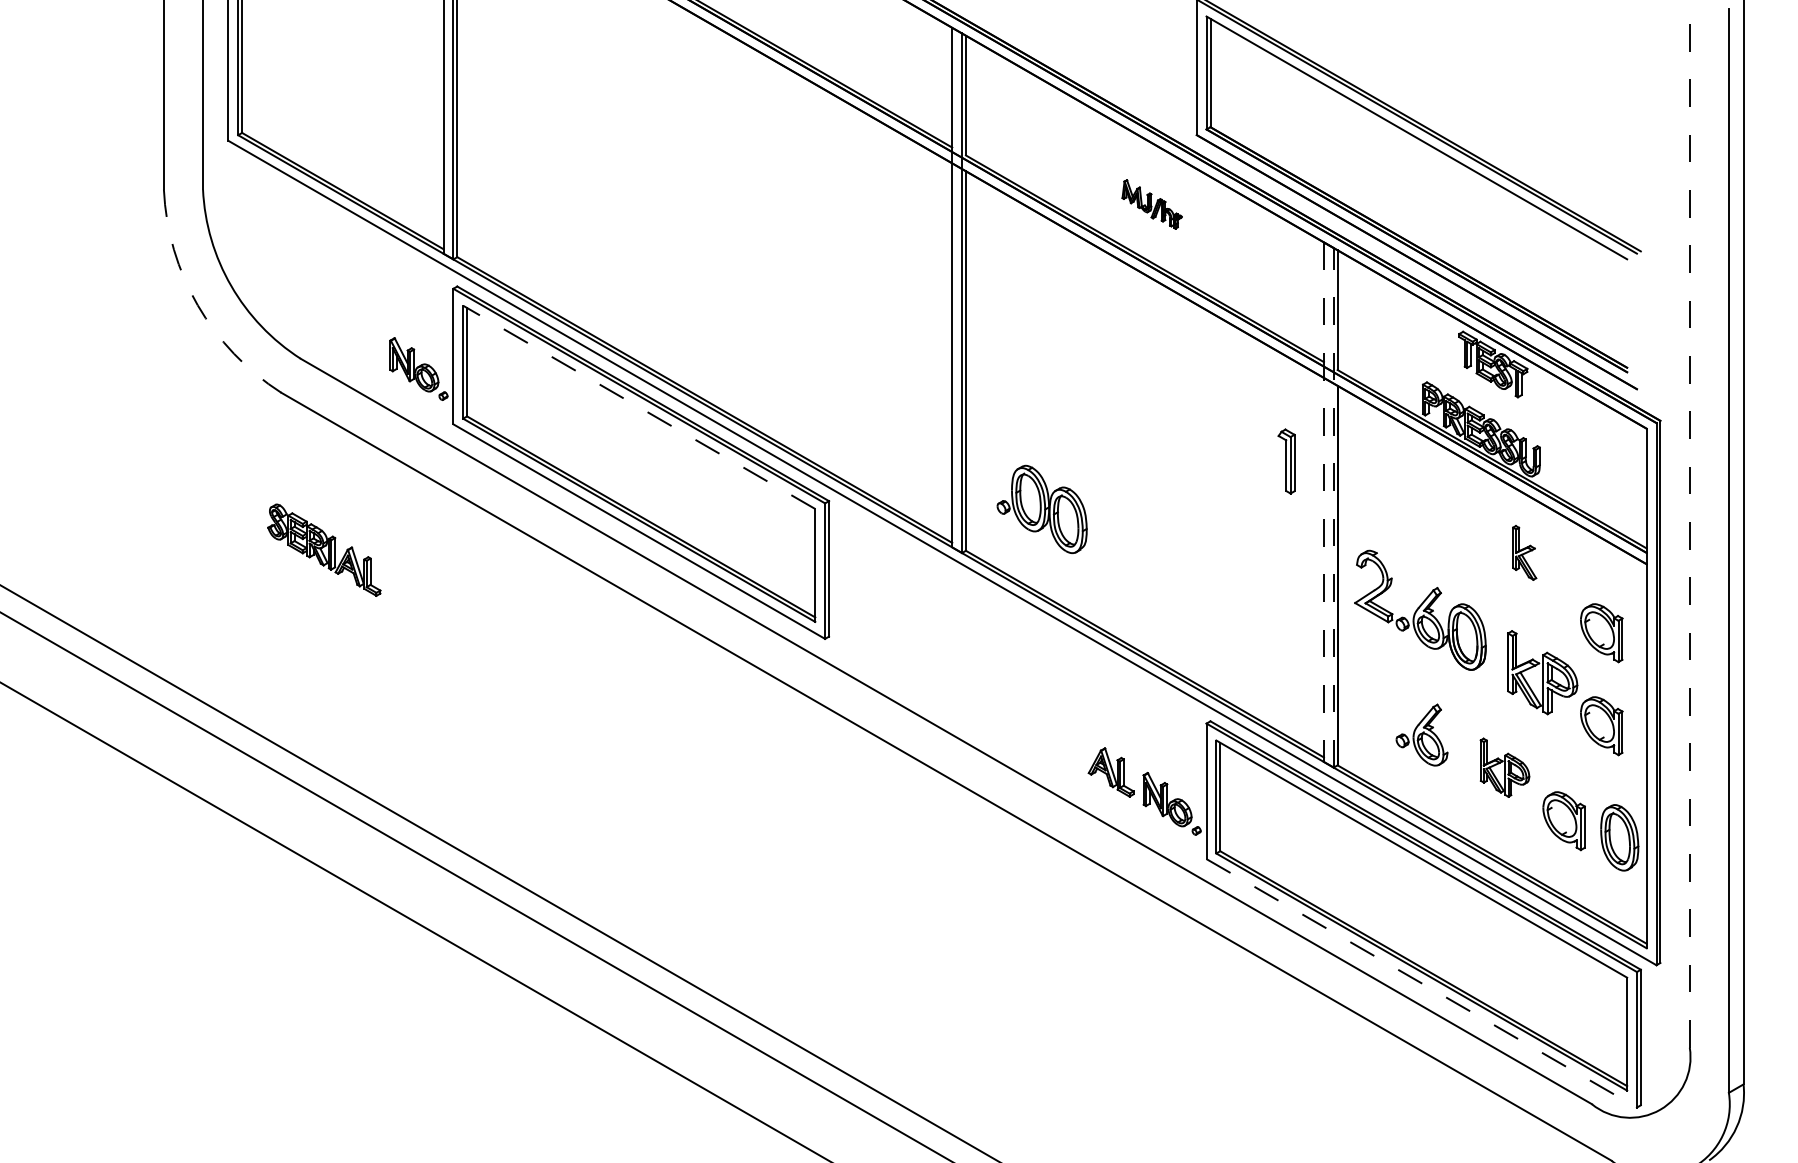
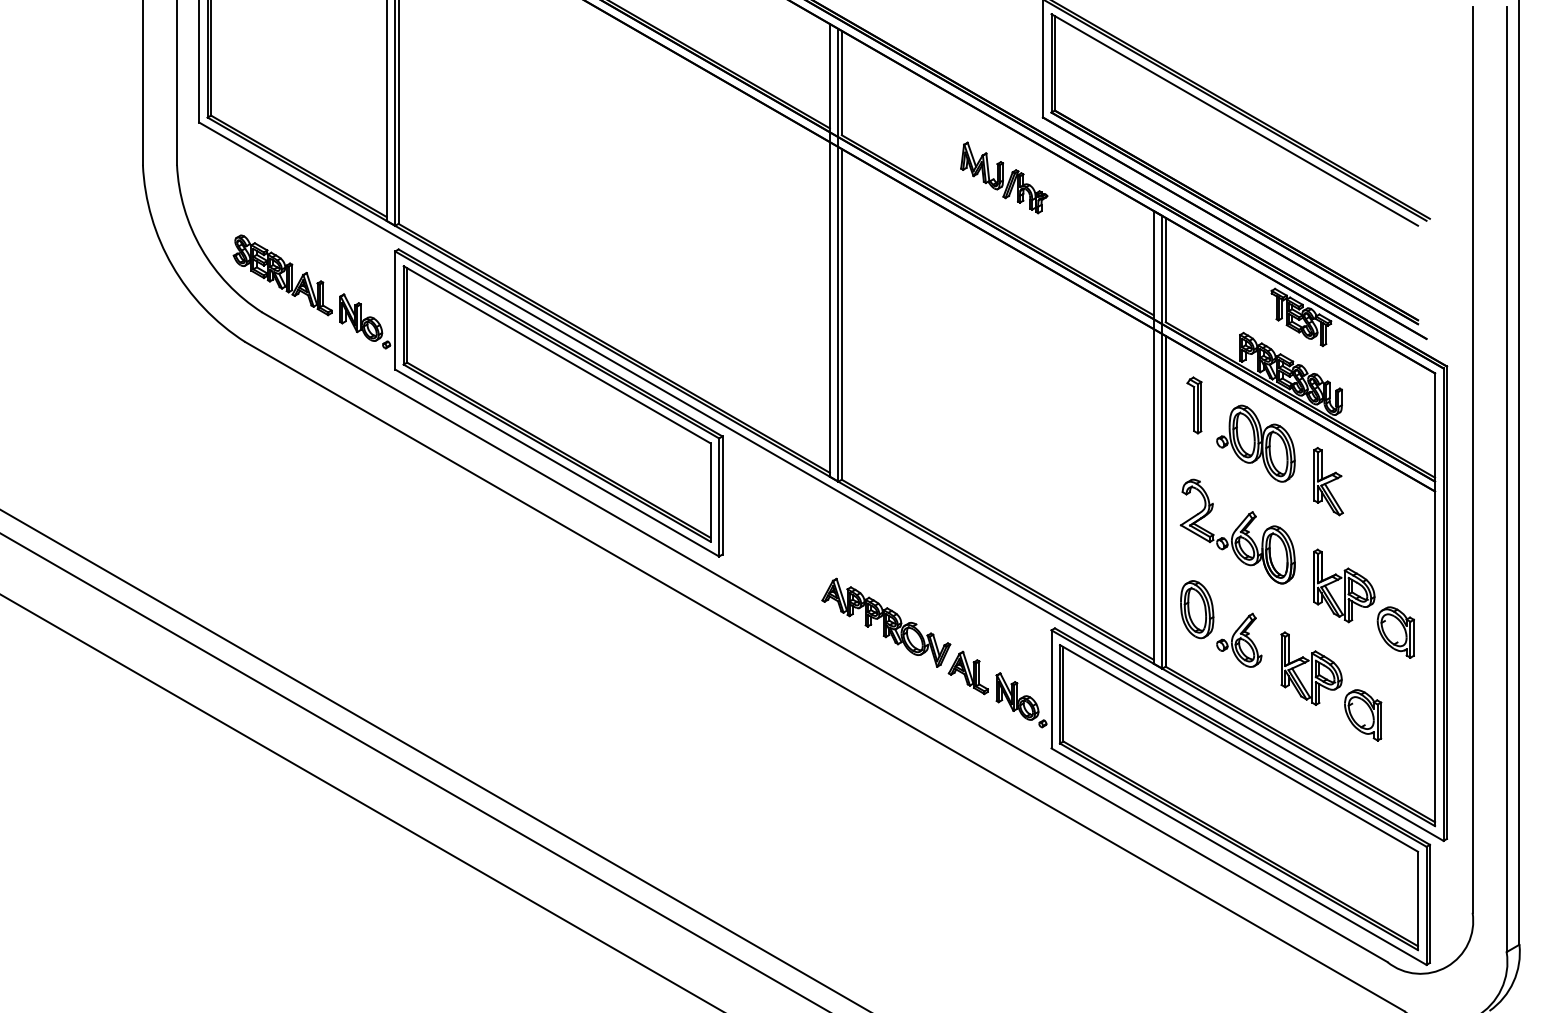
part: (1151, 204) -> (1003, 177), size x1.67
arc: (197, 305) -> (172, 265), dashed -> solid
line: (638, 407) -> (556, 354), dashed -> solid
part: (1286, 461) -> (1194, 405), moved
line: (1323, 502) -> (1153, 437), dashed -> solid
line: (1333, 507) -> (1162, 442), dashed -> solid
part: (1041, 508) -> (1255, 442), moved
line: (1689, 528) -> (1472, 460), dashed -> solid
part: (324, 549) -> (282, 274), moved
part: (1524, 552) -> (1328, 481), size x1.43
part: (1601, 633) -> (1395, 551), removed
part: (1016, 714) -> (885, 622), added
part: (1504, 767) -> (1311, 668), size x1.43
part: (1619, 837) -> (1196, 609), moved
line: (1422, 983) -> (1239, 856), dashed -> solid

